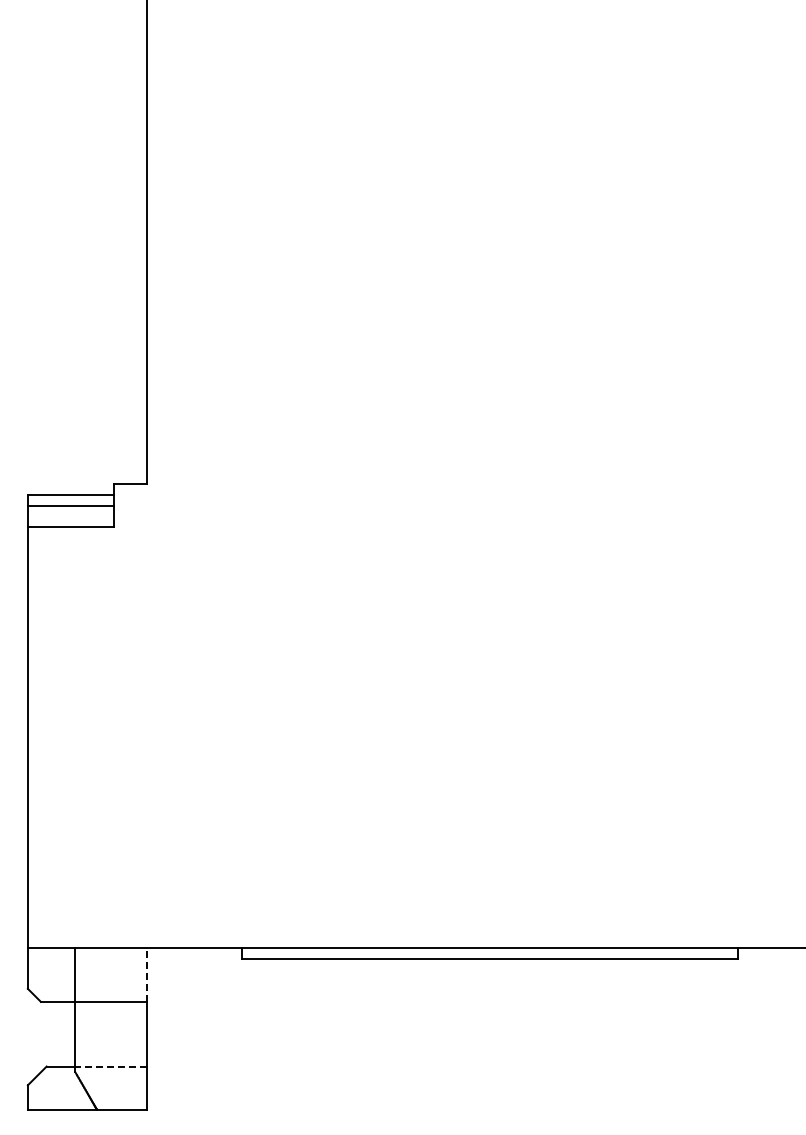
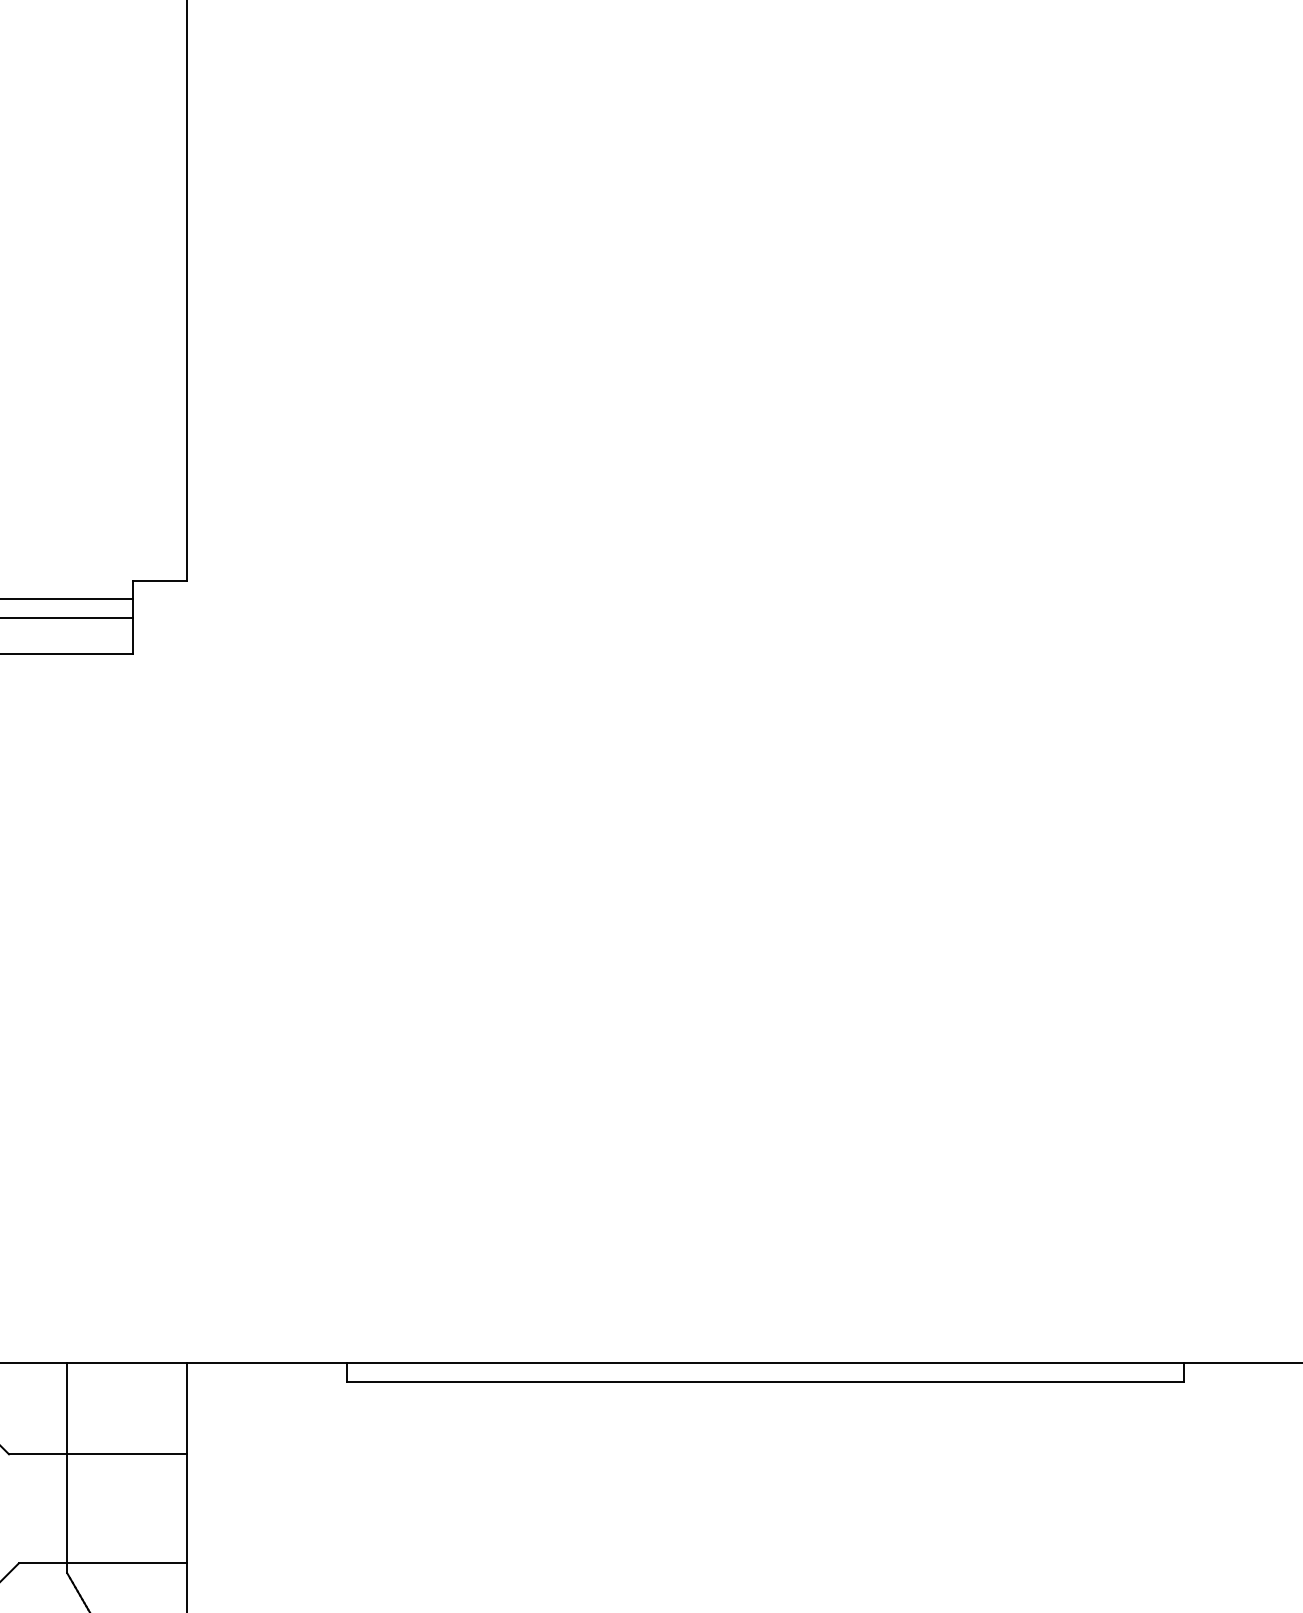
line: (146, 974) -> (187, 1408), dashed -> solid
line: (110, 1066) -> (126, 1563), dashed -> solid

